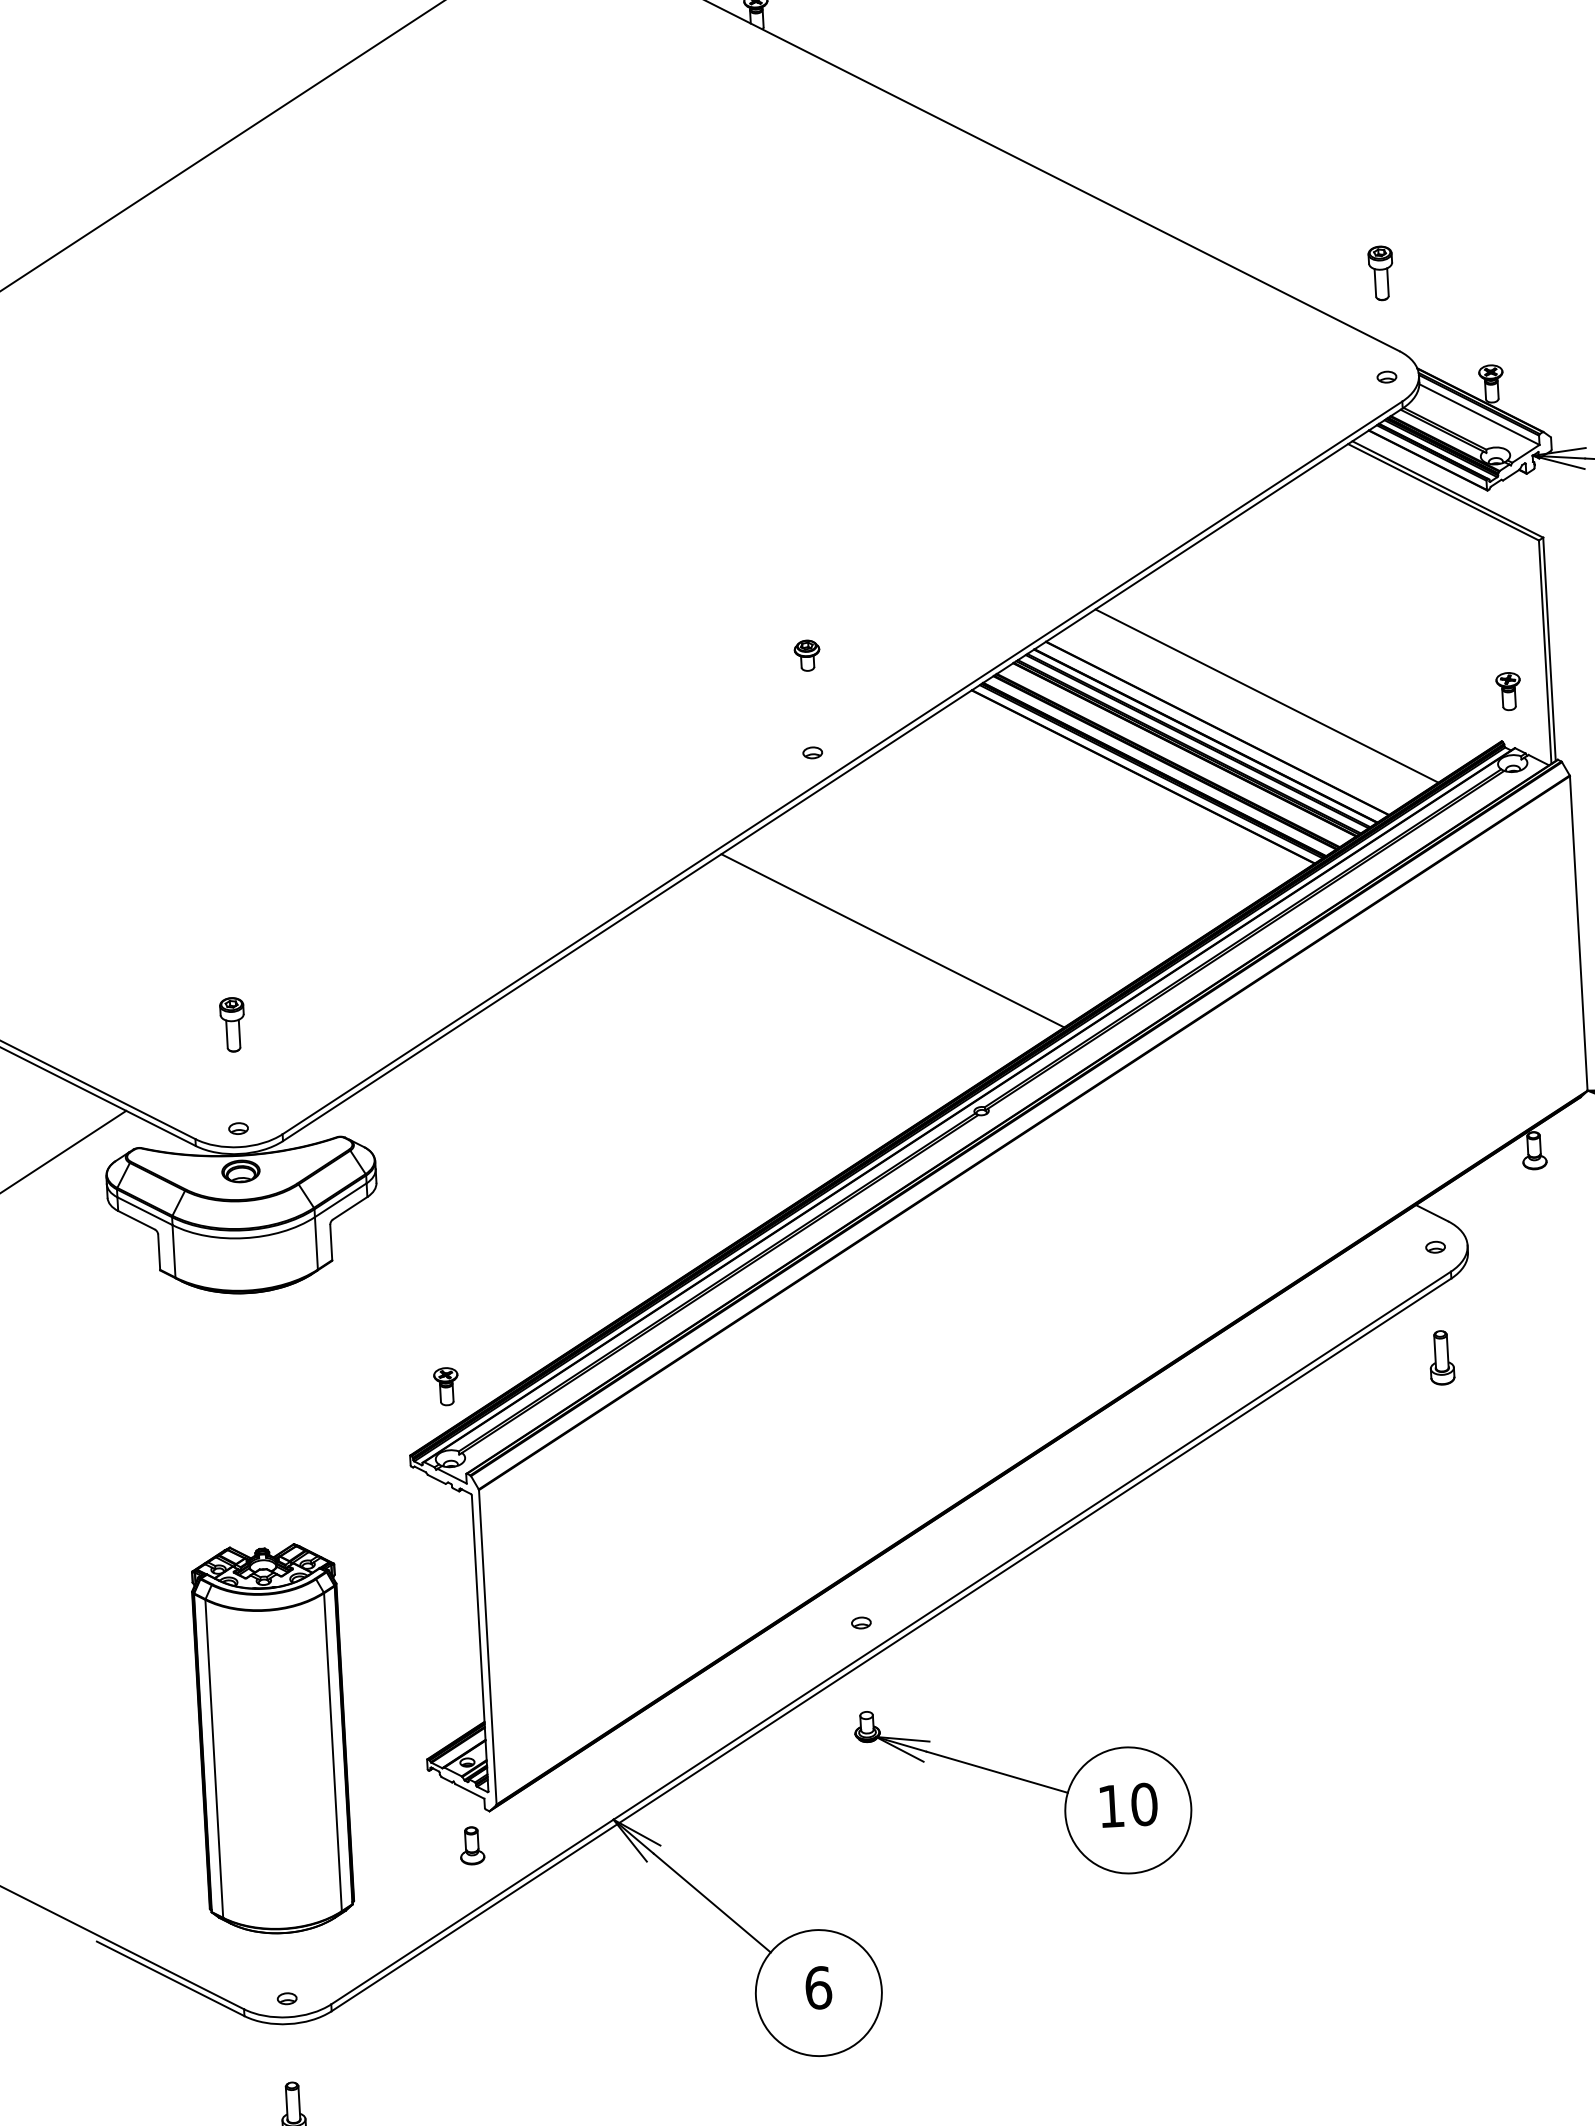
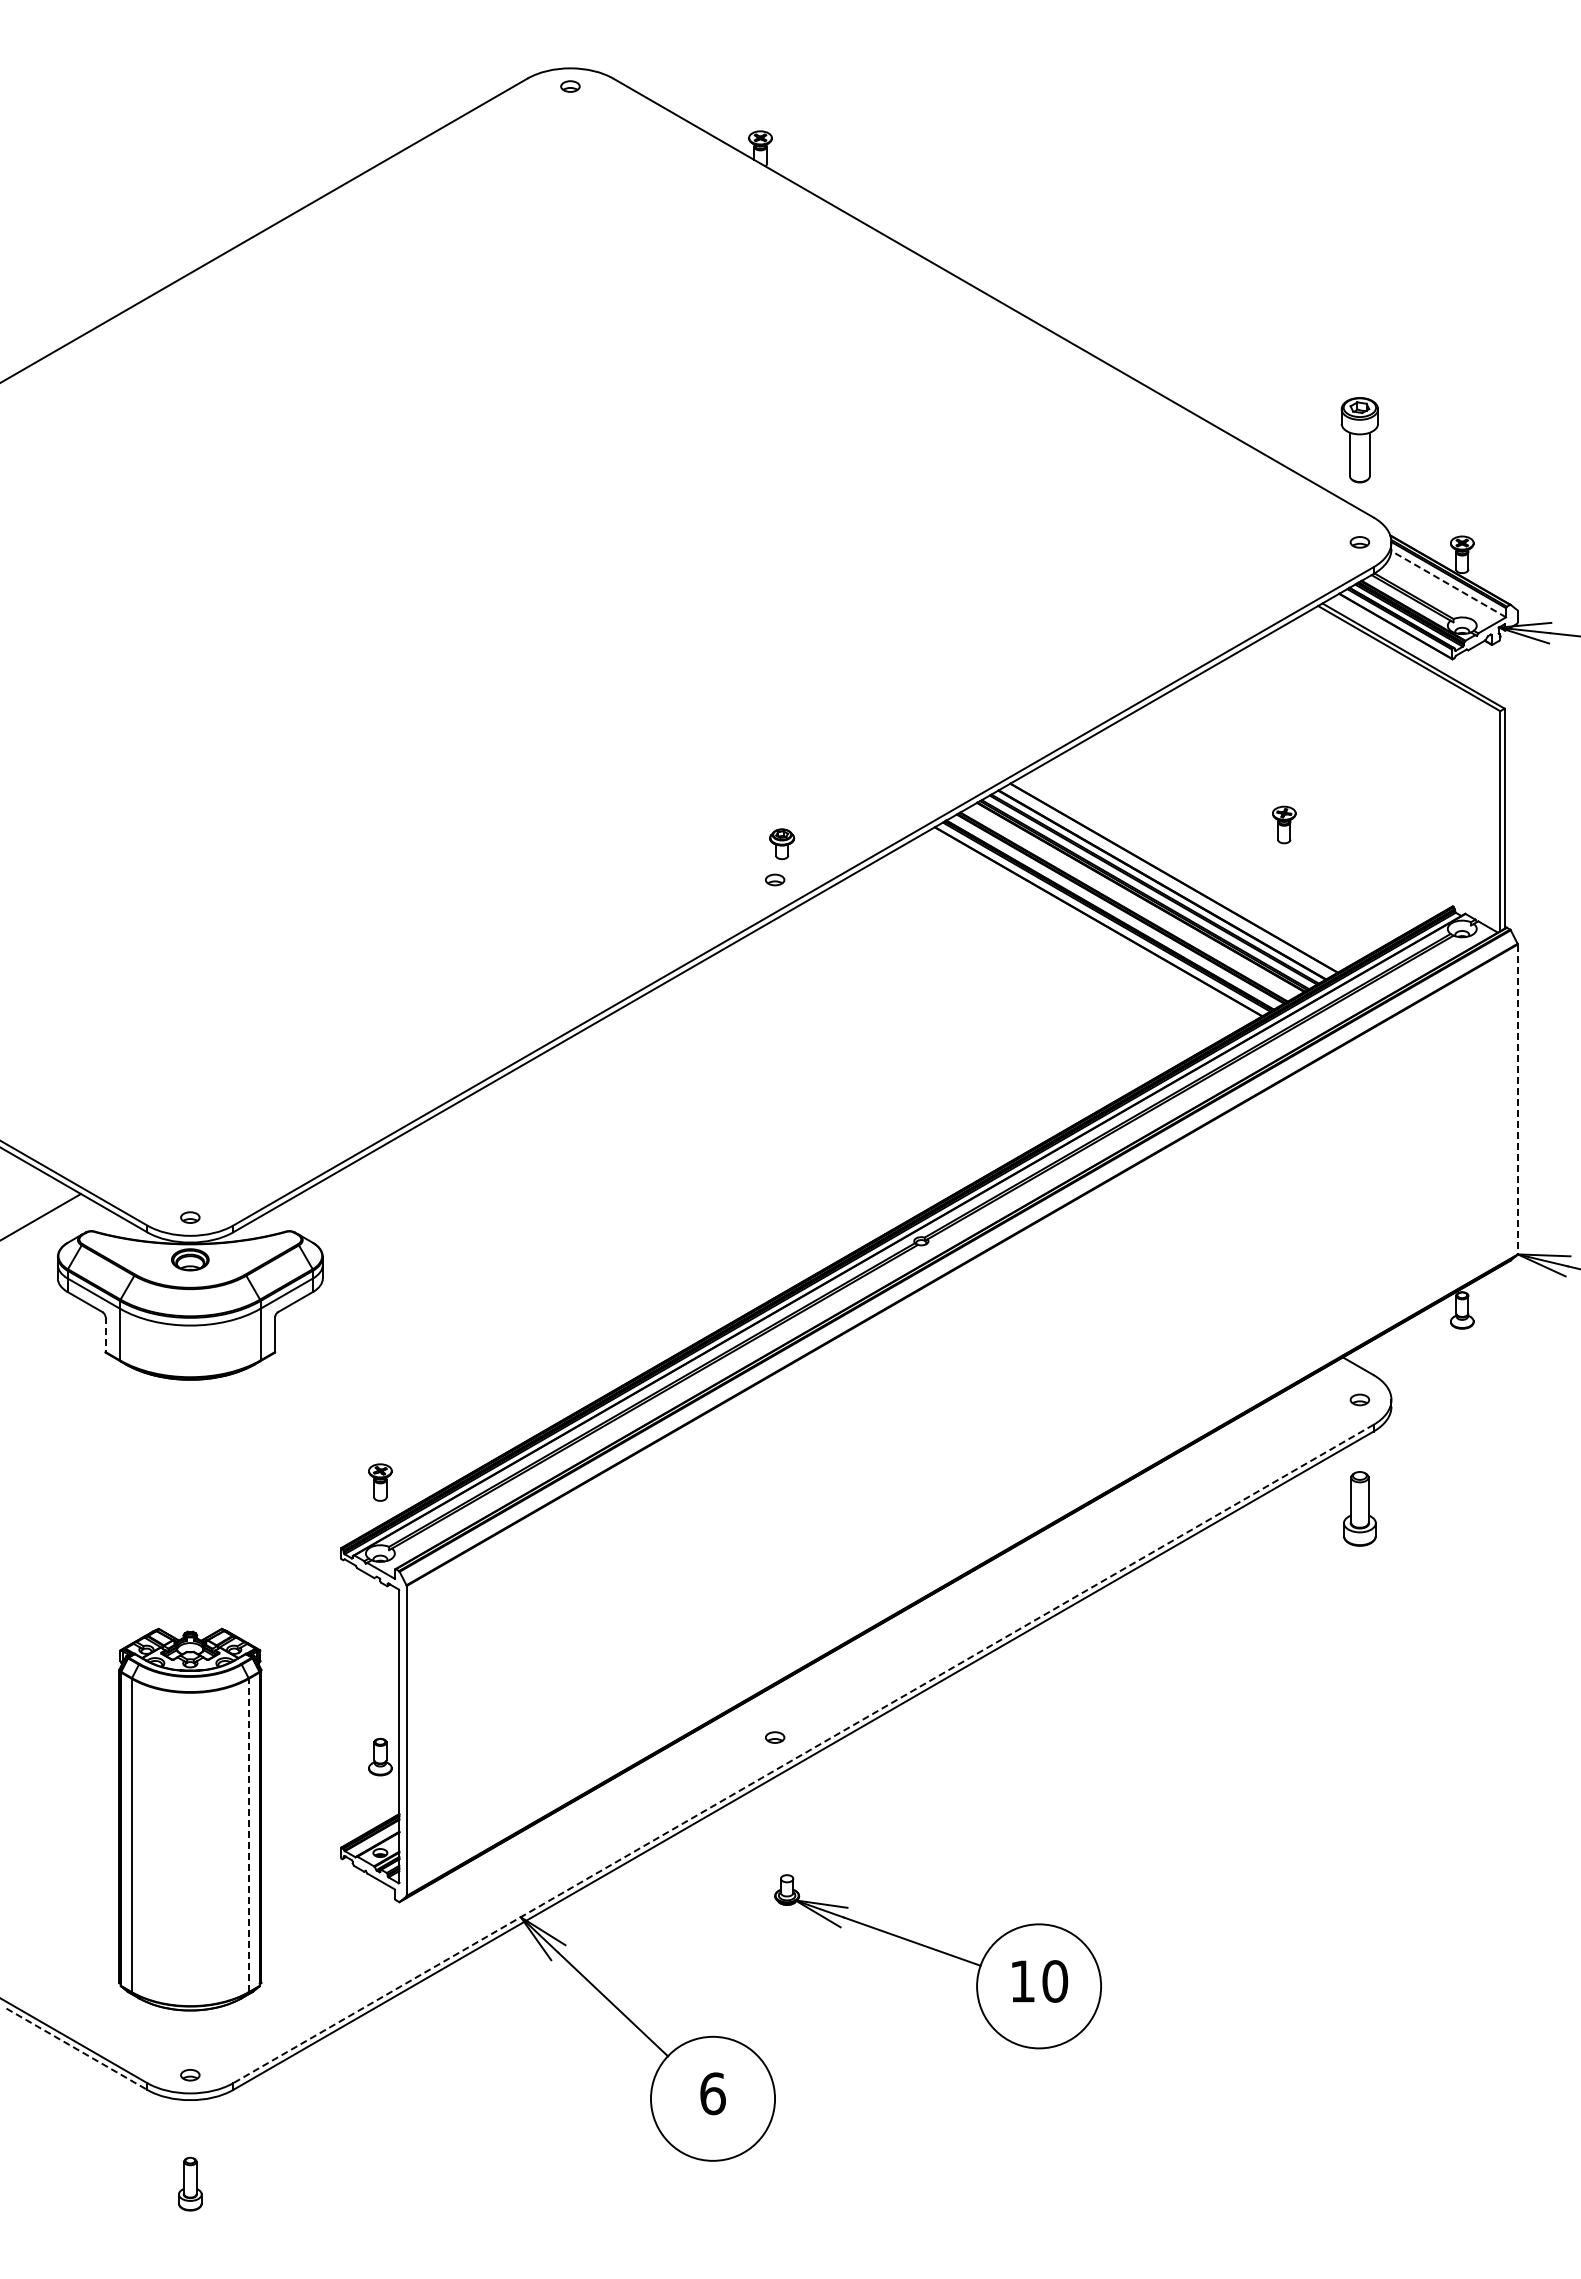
part: (1380, 272) -> (1359, 439), size x1.6
line: (1479, 413) -> (1448, 583), solid -> dashed
part: (807, 655) -> (782, 844), moved
part: (1508, 691) -> (1284, 824), moved
line: (1266, 695) -> (1224, 848), removed
line: (1578, 933) -> (1517, 1099), solid -> dashed
line: (892, 940) -> (843, 1068), removed
part: (232, 1025) -> (190, 1115), removed
line: (159, 1253) -> (105, 1335), solid -> dashed
part: (1441, 1357) -> (1359, 1508), size x1.4
line: (891, 1638) -> (803, 1754), solid -> dashed
line: (332, 1752) -> (248, 1835), solid -> dashed
part: (1025, 1781) -> (939, 1952), moved
part: (472, 1846) -> (380, 1757), moved
line: (171, 1979) -> (77, 2049), solid -> dashed

